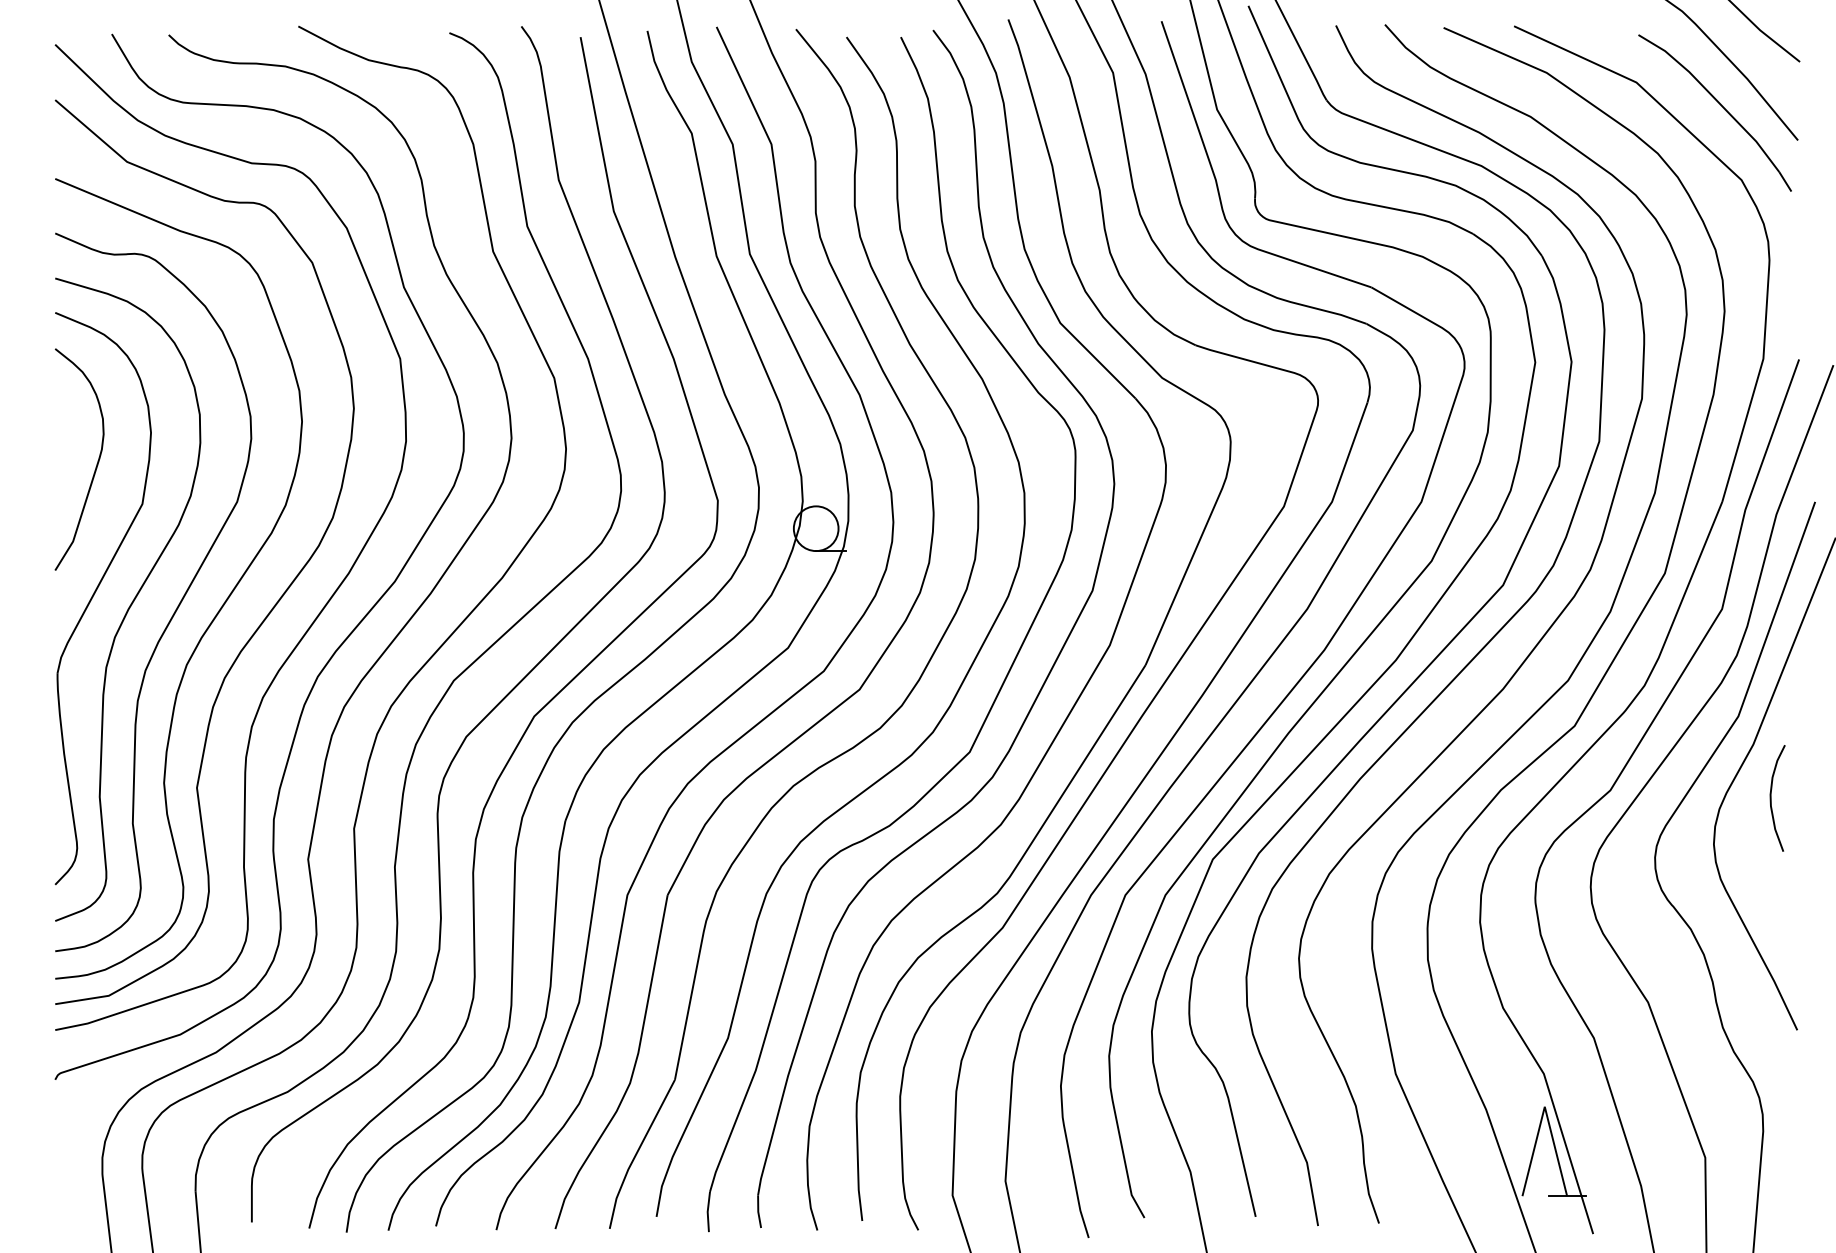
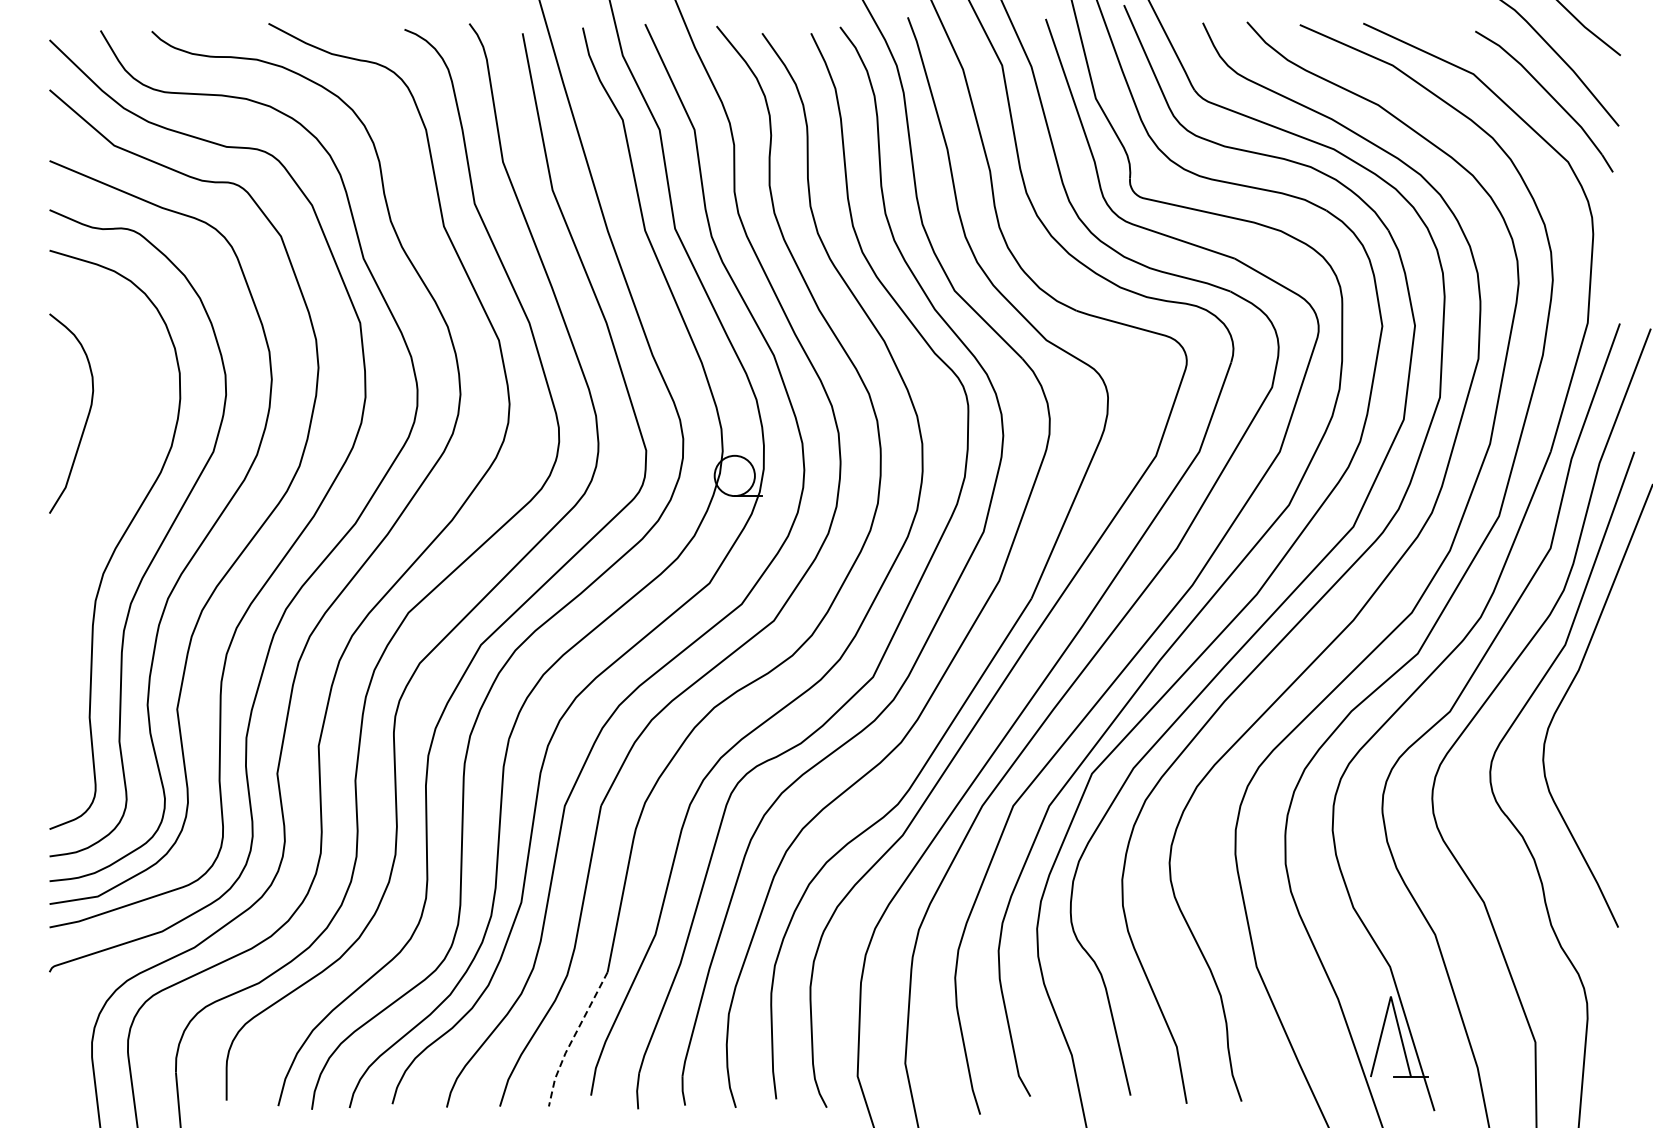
part: (95, 594) -> (85, 535), removed
curve: (1771, 798) -> (1595, 718), removed
line: (635, 1153) -> (572, 1038), solid -> dashed

